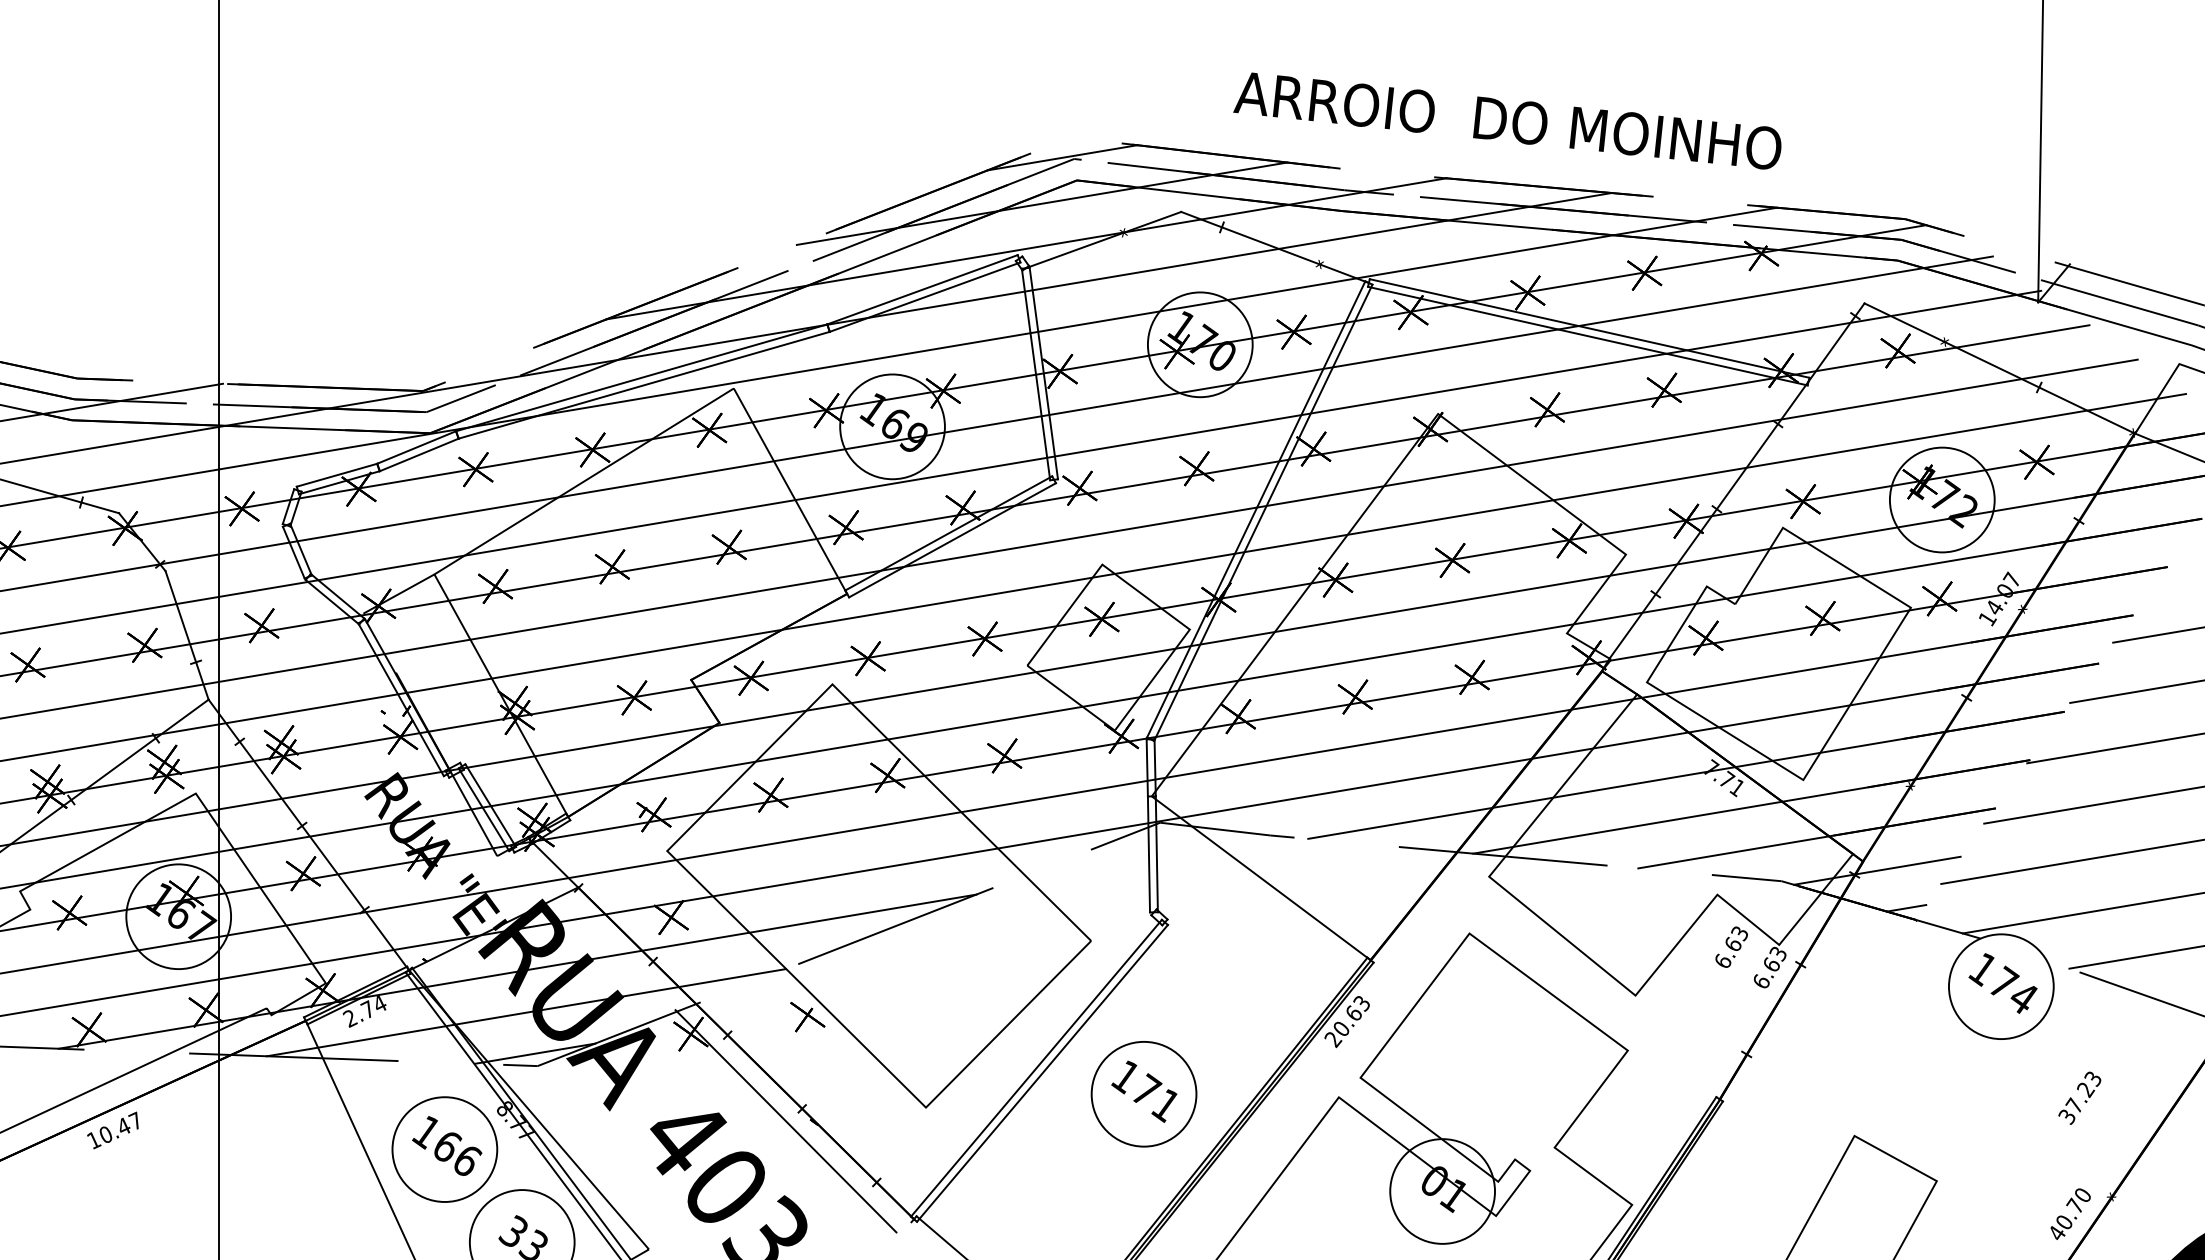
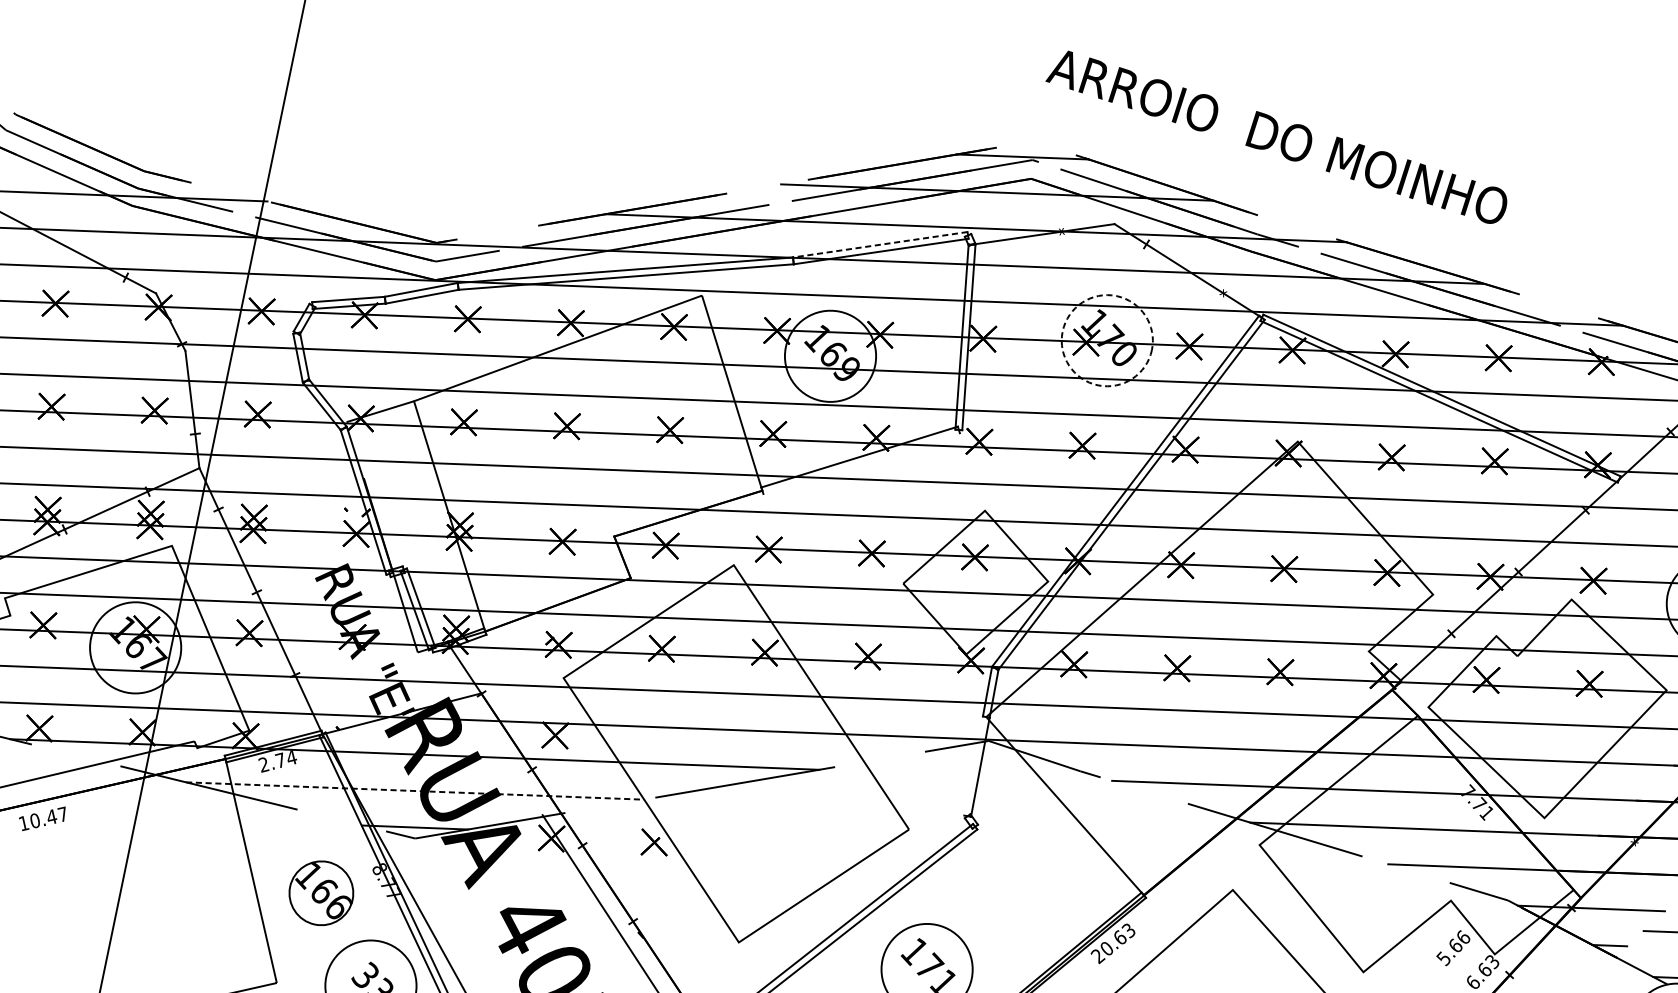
text: (1507, 120) -> (1277, 136), moved
line: (922, 289) -> (880, 244), solid -> dashed
circle: (1199, 344) -> (1106, 340), solid -> dashed
line: (952, 540) -> (861, 463), removed
line: (1148, 854) -> (973, 765), removed
text: (1730, 947) -> (1452, 947), 6.63 -> 5.66
line: (526, 1012) -> (415, 790), solid -> dashed
circle: (444, 1149) -> (321, 893), size x0.7

